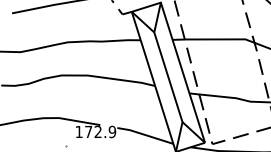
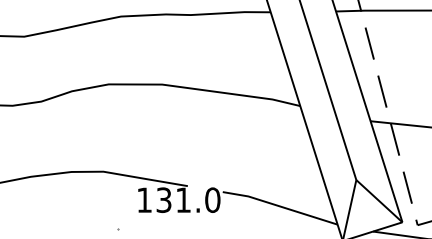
text: (100, 131) -> (188, 199), 172.9 -> 131.0

